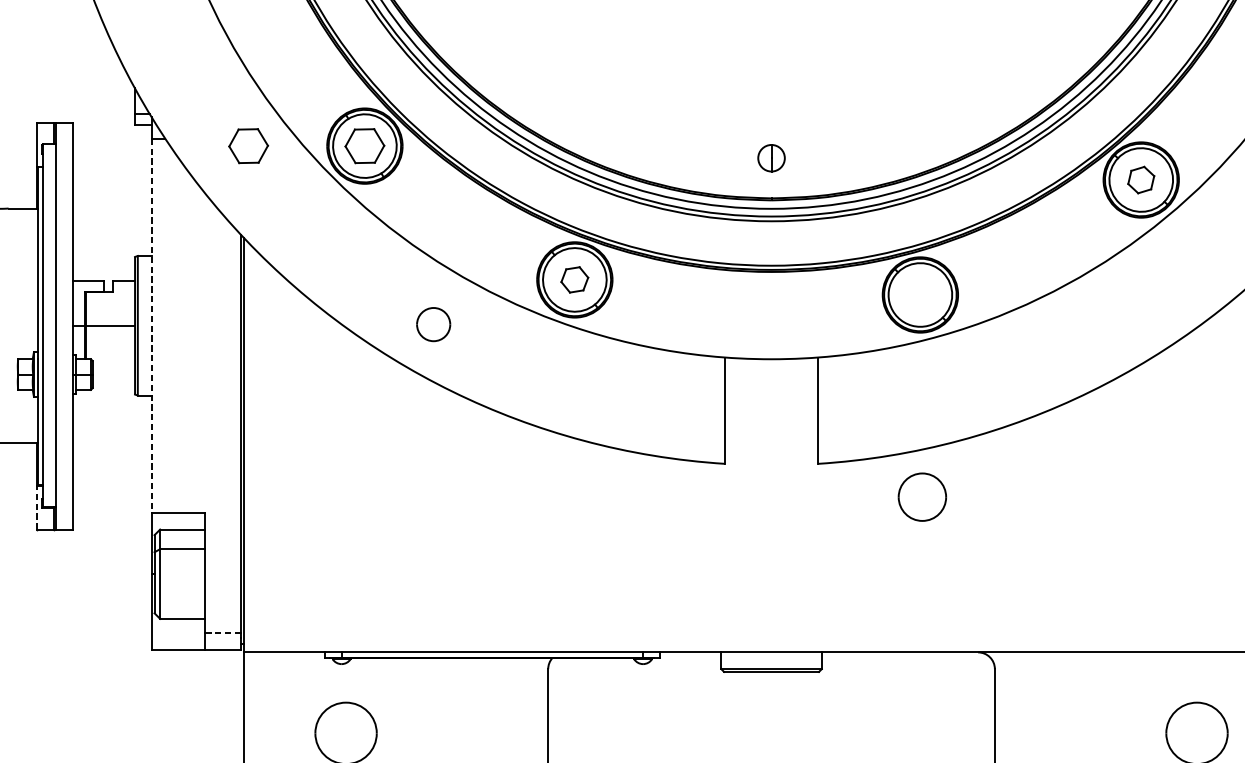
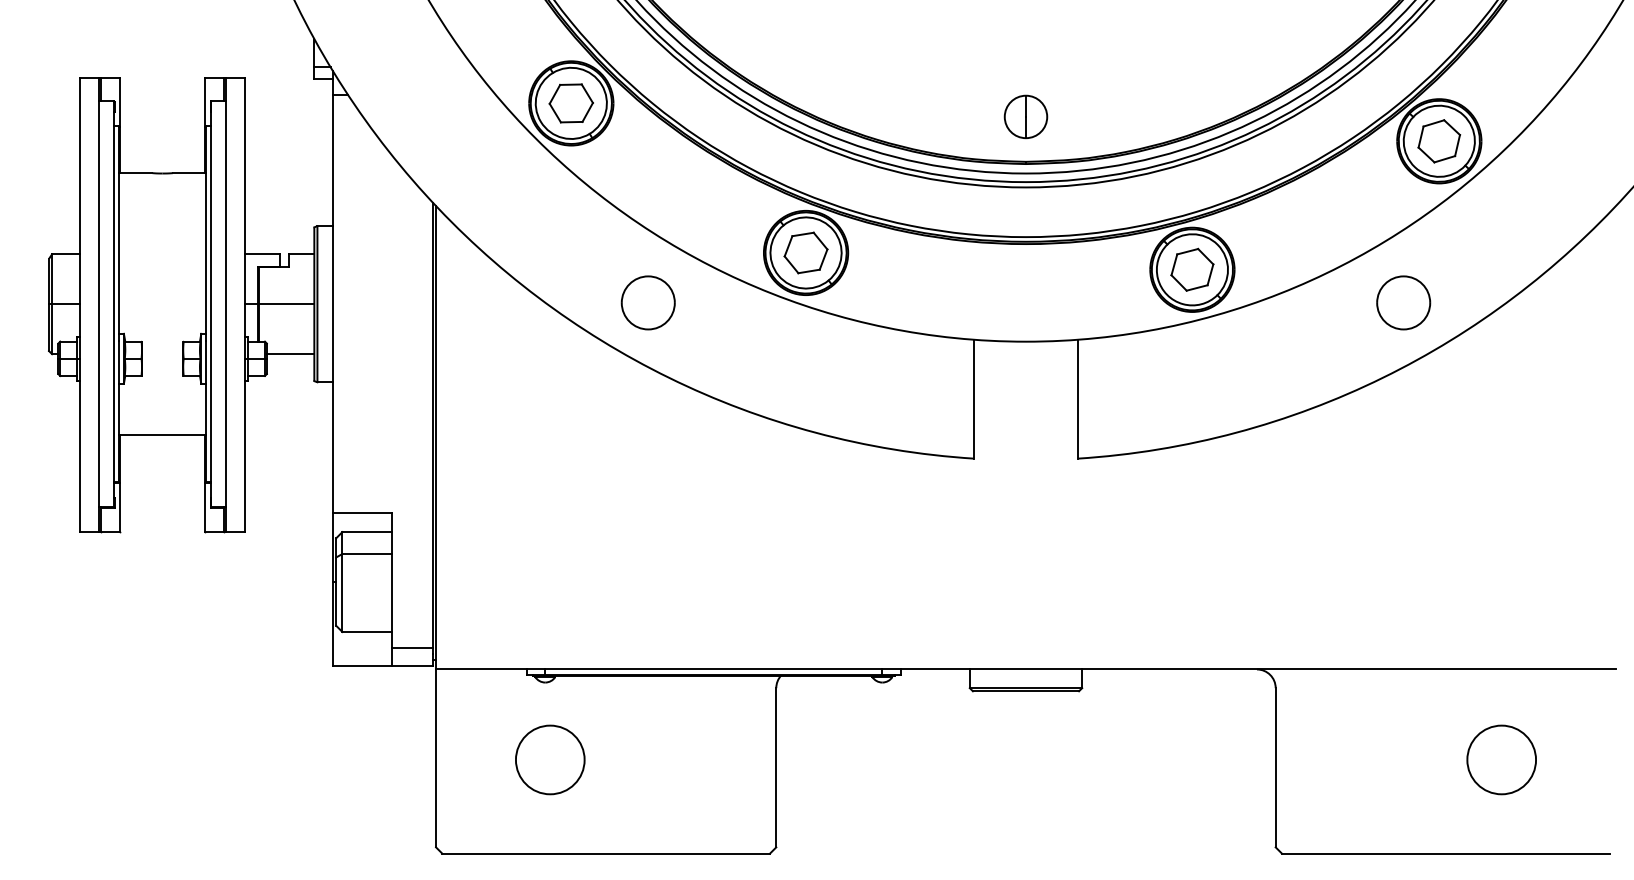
part: (247, 146) -> (440, 103), removed
part: (771, 157) -> (1025, 116), size x1.43
part: (1141, 180) -> (1439, 141), size x1.43
part: (574, 279) -> (805, 252), size x1.43
part: (920, 294) -> (1192, 269), added
part: (433, 324) -> (647, 302), size x1.43
line: (152, 325) -> (333, 304), dashed -> solid
line: (113, 370) -> (290, 354), added
part: (922, 496) -> (1403, 302), moved
line: (37, 507) -> (205, 507), dashed -> solid
line: (222, 632) -> (412, 647), dashed -> solid

